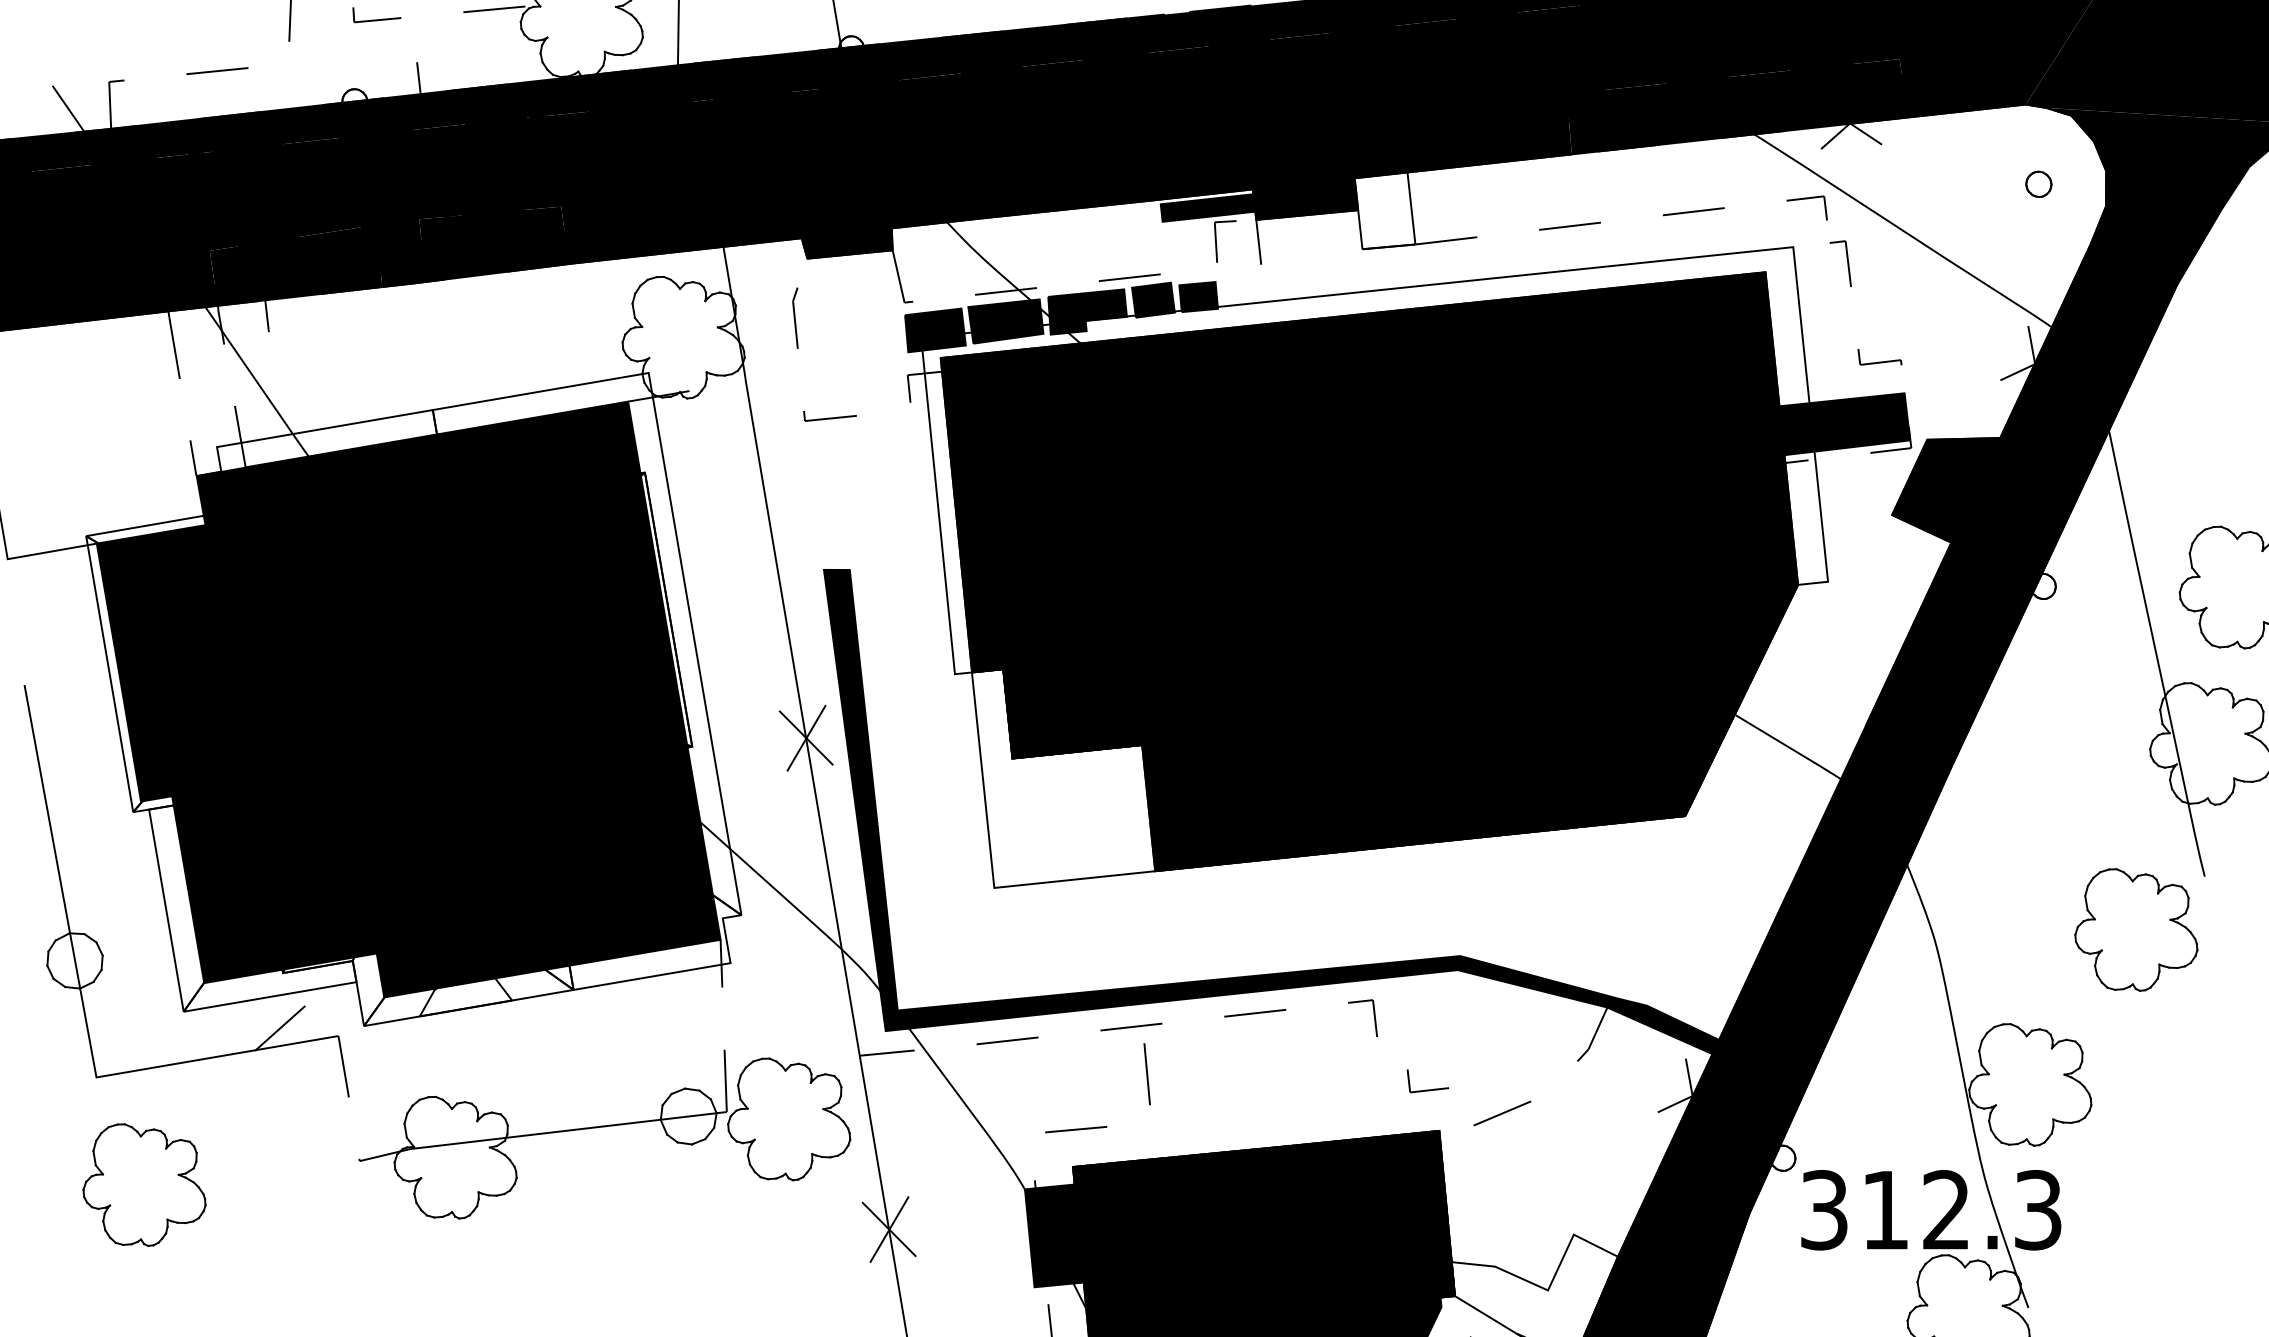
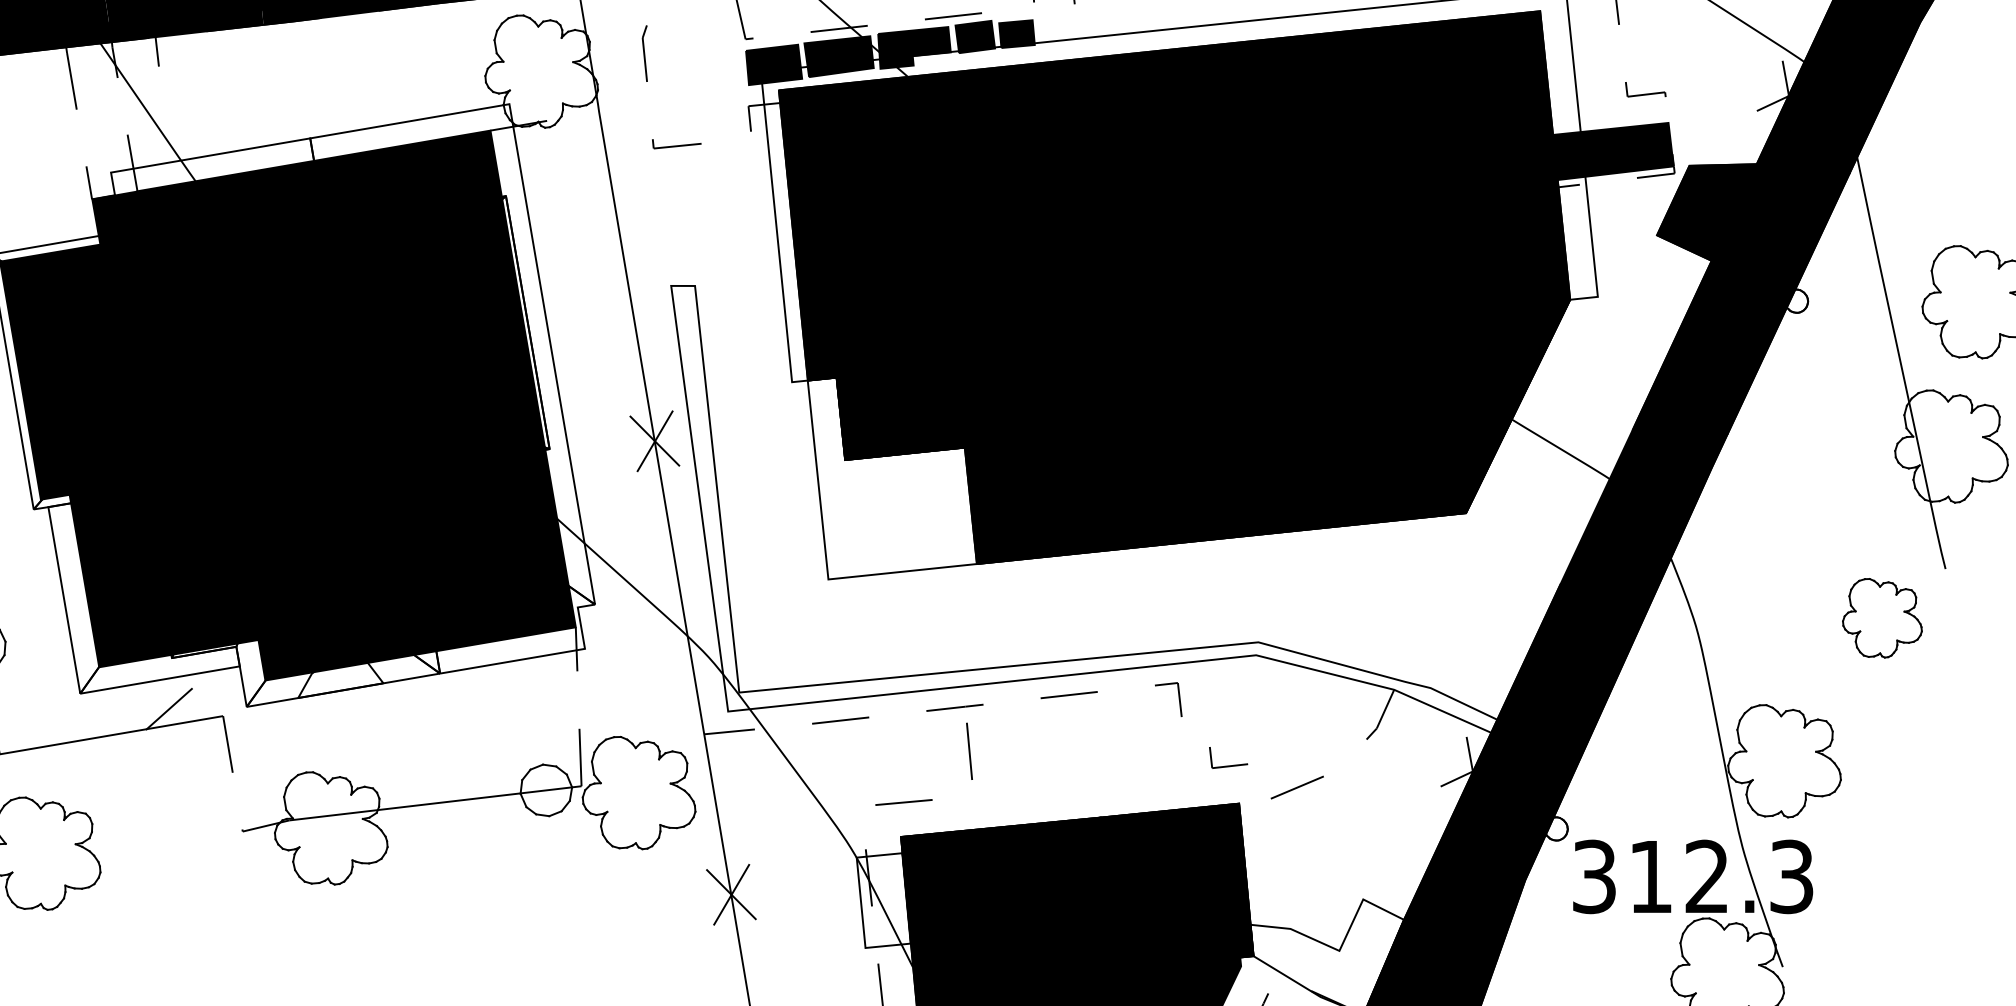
fill: (1271, 811) -> (1084, 508), removed
part: (2136, 929) -> (1882, 617), size x0.7
fill: (1054, 1235) -> (883, 900), removed

